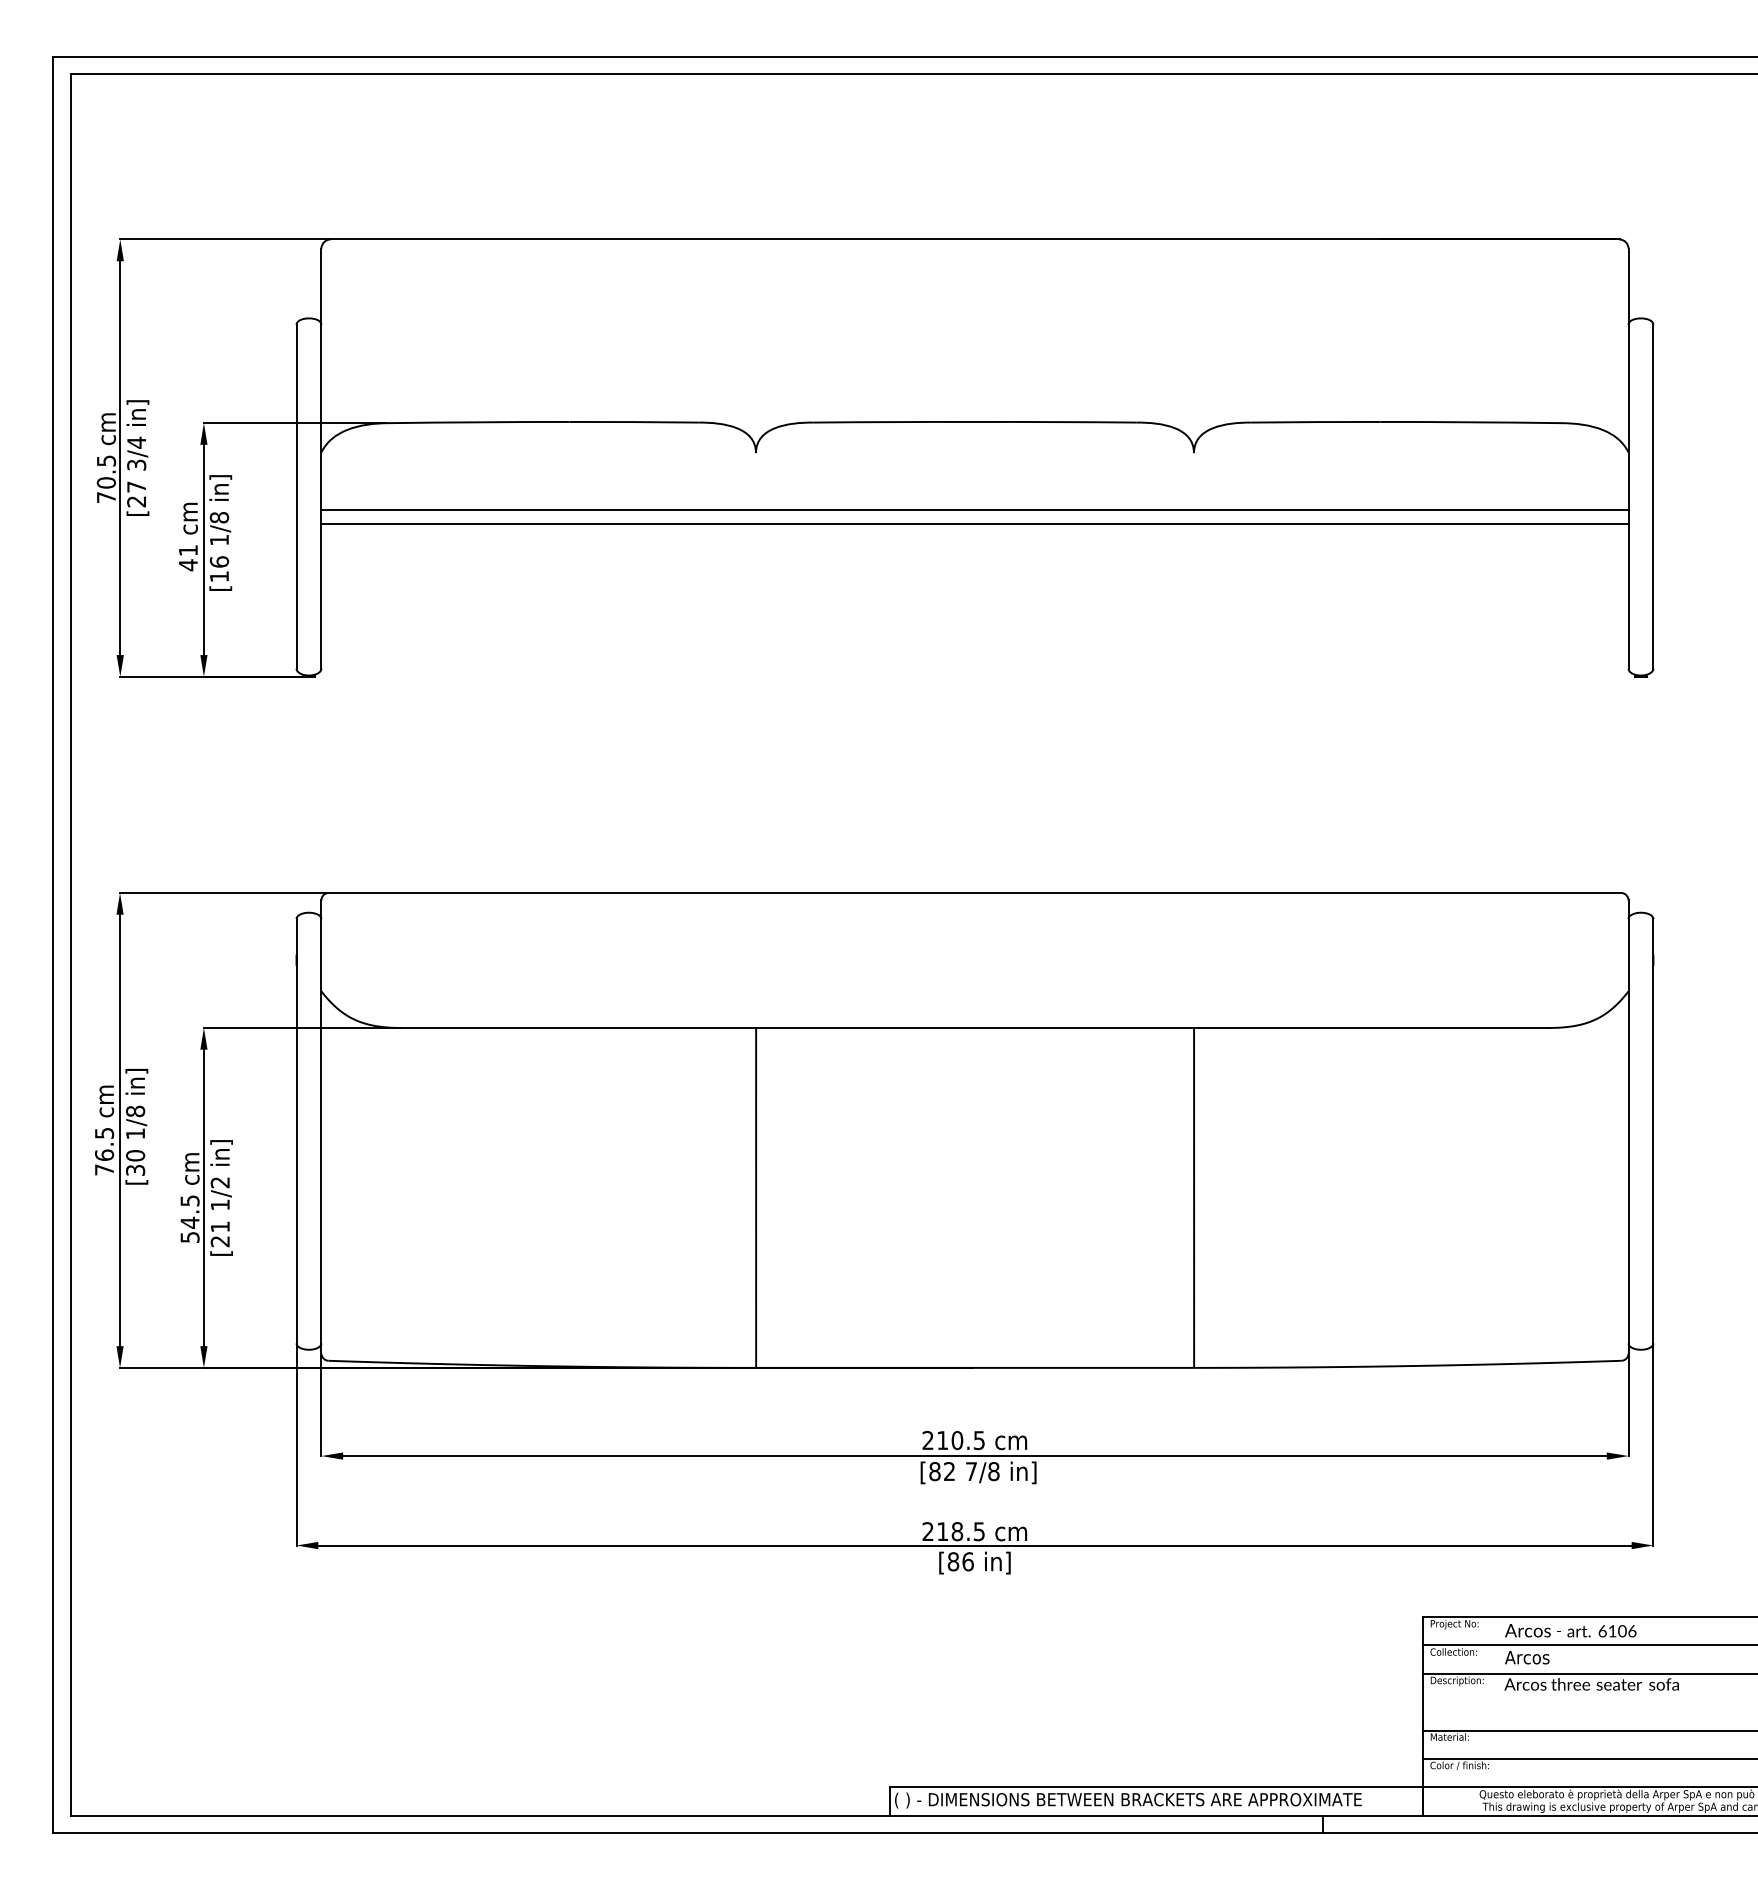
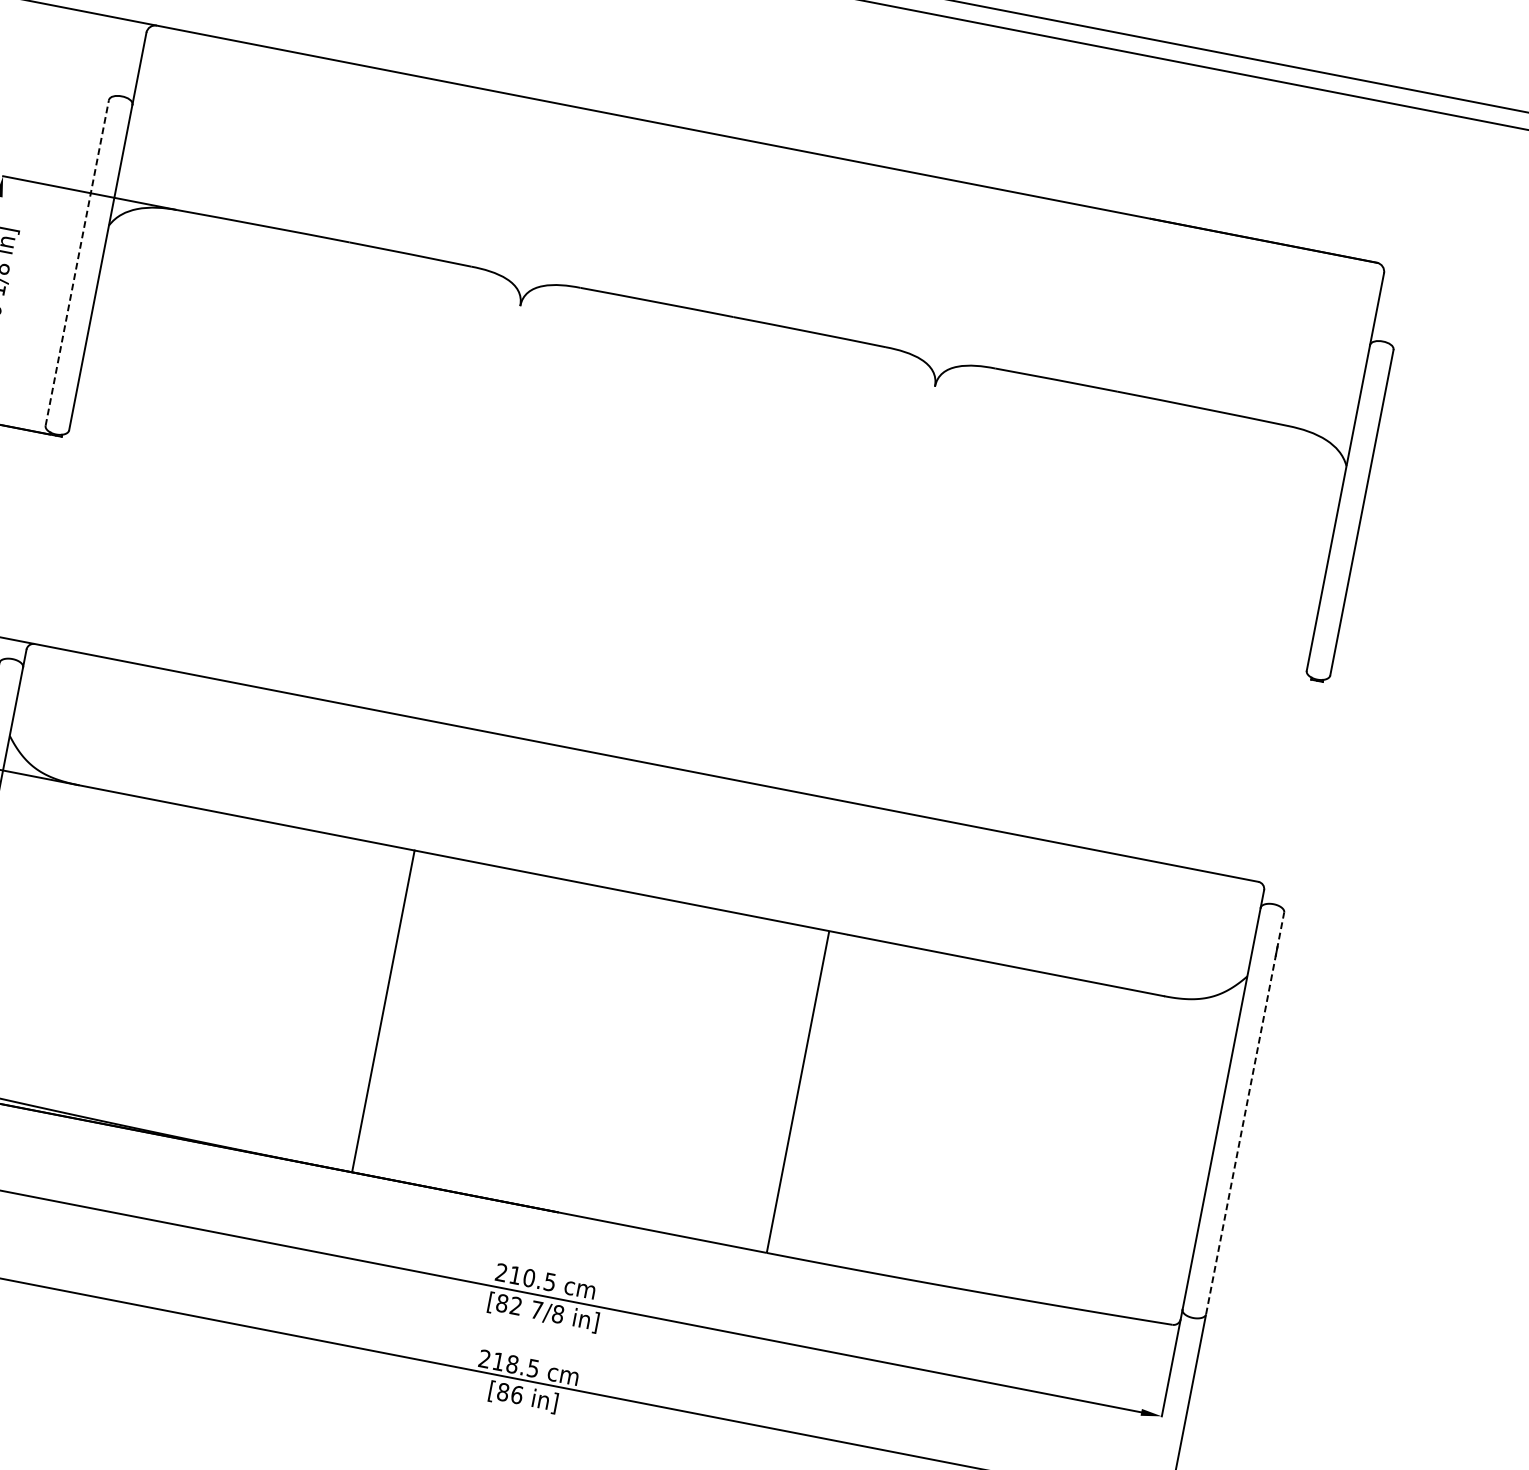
line: (296, 496) -> (77, 262), solid -> dashed
line: (974, 509) -> (716, 399), removed
line: (974, 524) -> (714, 413), removed
line: (1653, 1130) -> (1245, 1112), solid -> dashed

